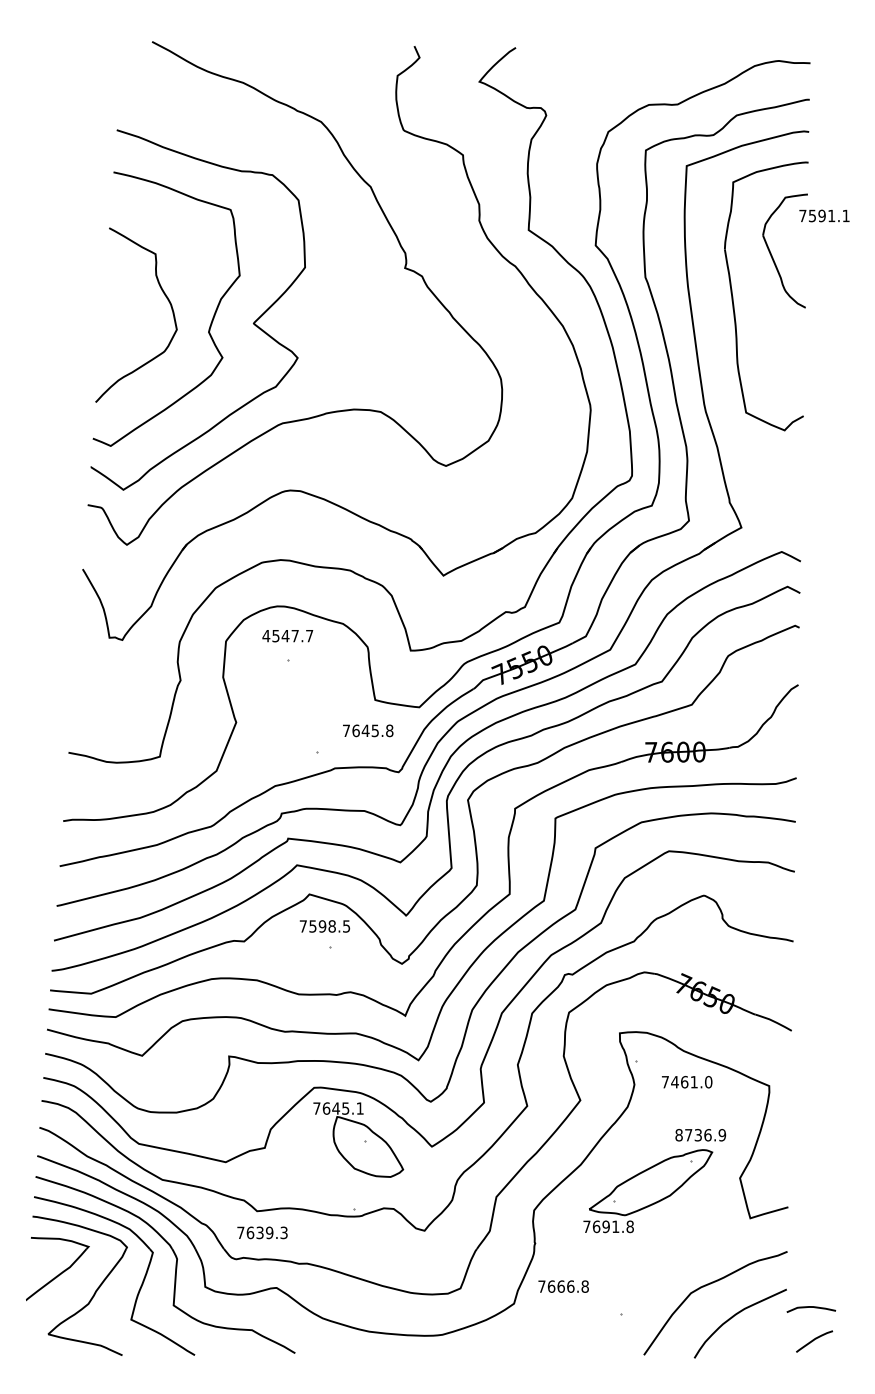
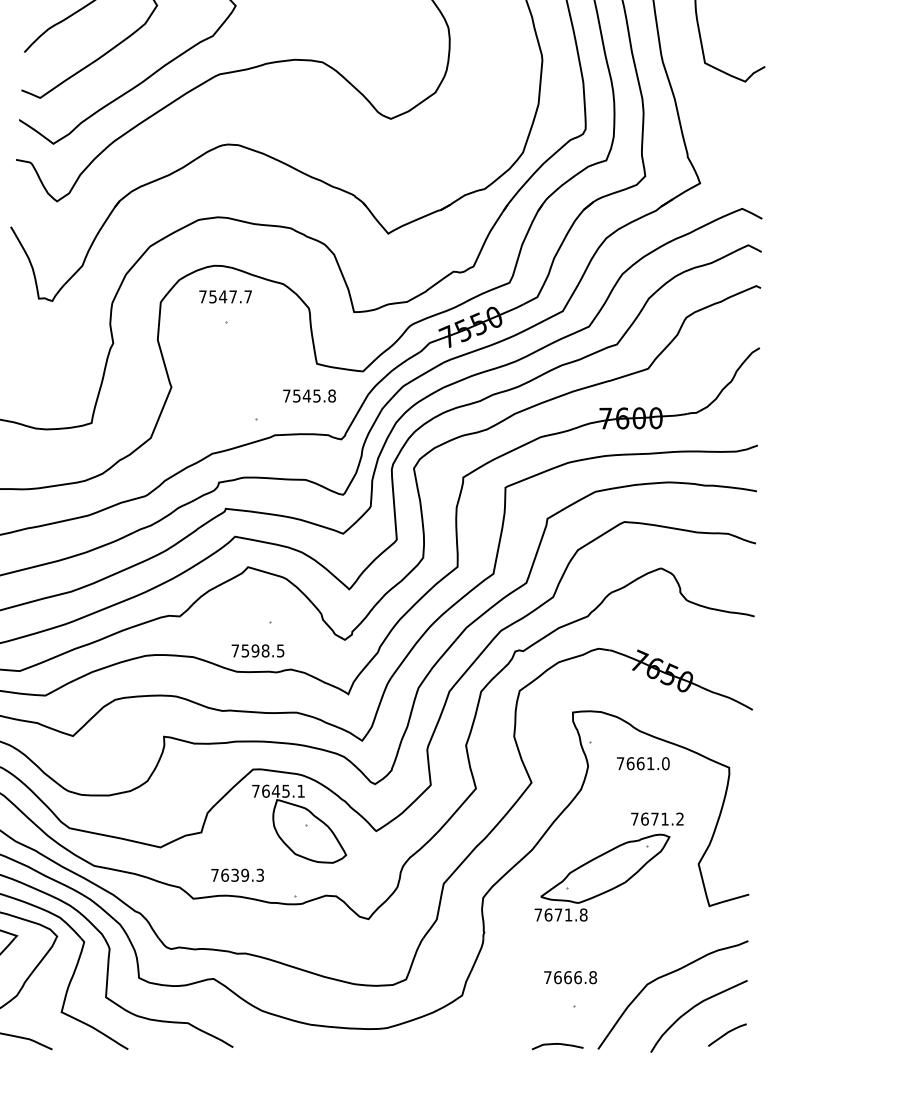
text: (266, 636) -> (203, 297), 4547.7 -> 7547.7
text: (355, 730) -> (296, 395), 7645.8 -> 7545.8
text: (324, 926) -> (257, 650), moved
text: (674, 1082) -> (630, 764), 7461.0 -> 7661.0
text: (700, 1135) -> (657, 819), 8736.9 -> 7671.2
text: (605, 1226) -> (557, 914), 7691.8 -> 7671.8
text: (262, 1232) -> (237, 874), moved
text: (563, 1286) -> (570, 977), moved
curve: (811, 1307) -> (557, 1044), moved
curve: (814, 1340) -> (727, 1033), moved

